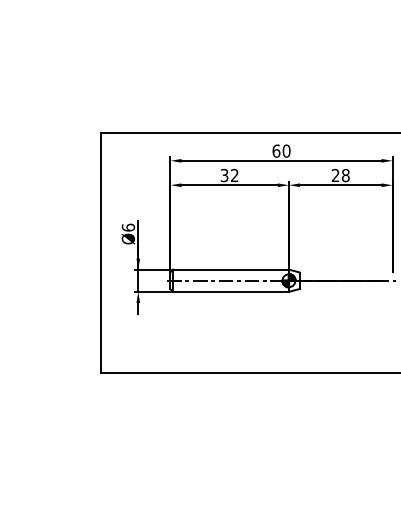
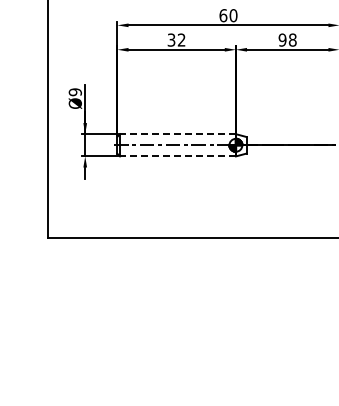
text: (335, 175) -> (282, 40), 28 -> 98
text: (128, 227) -> (75, 92), Ø6 -> Ø9
line: (231, 269) -> (178, 134), solid -> dashed
line: (231, 291) -> (178, 156), solid -> dashed

